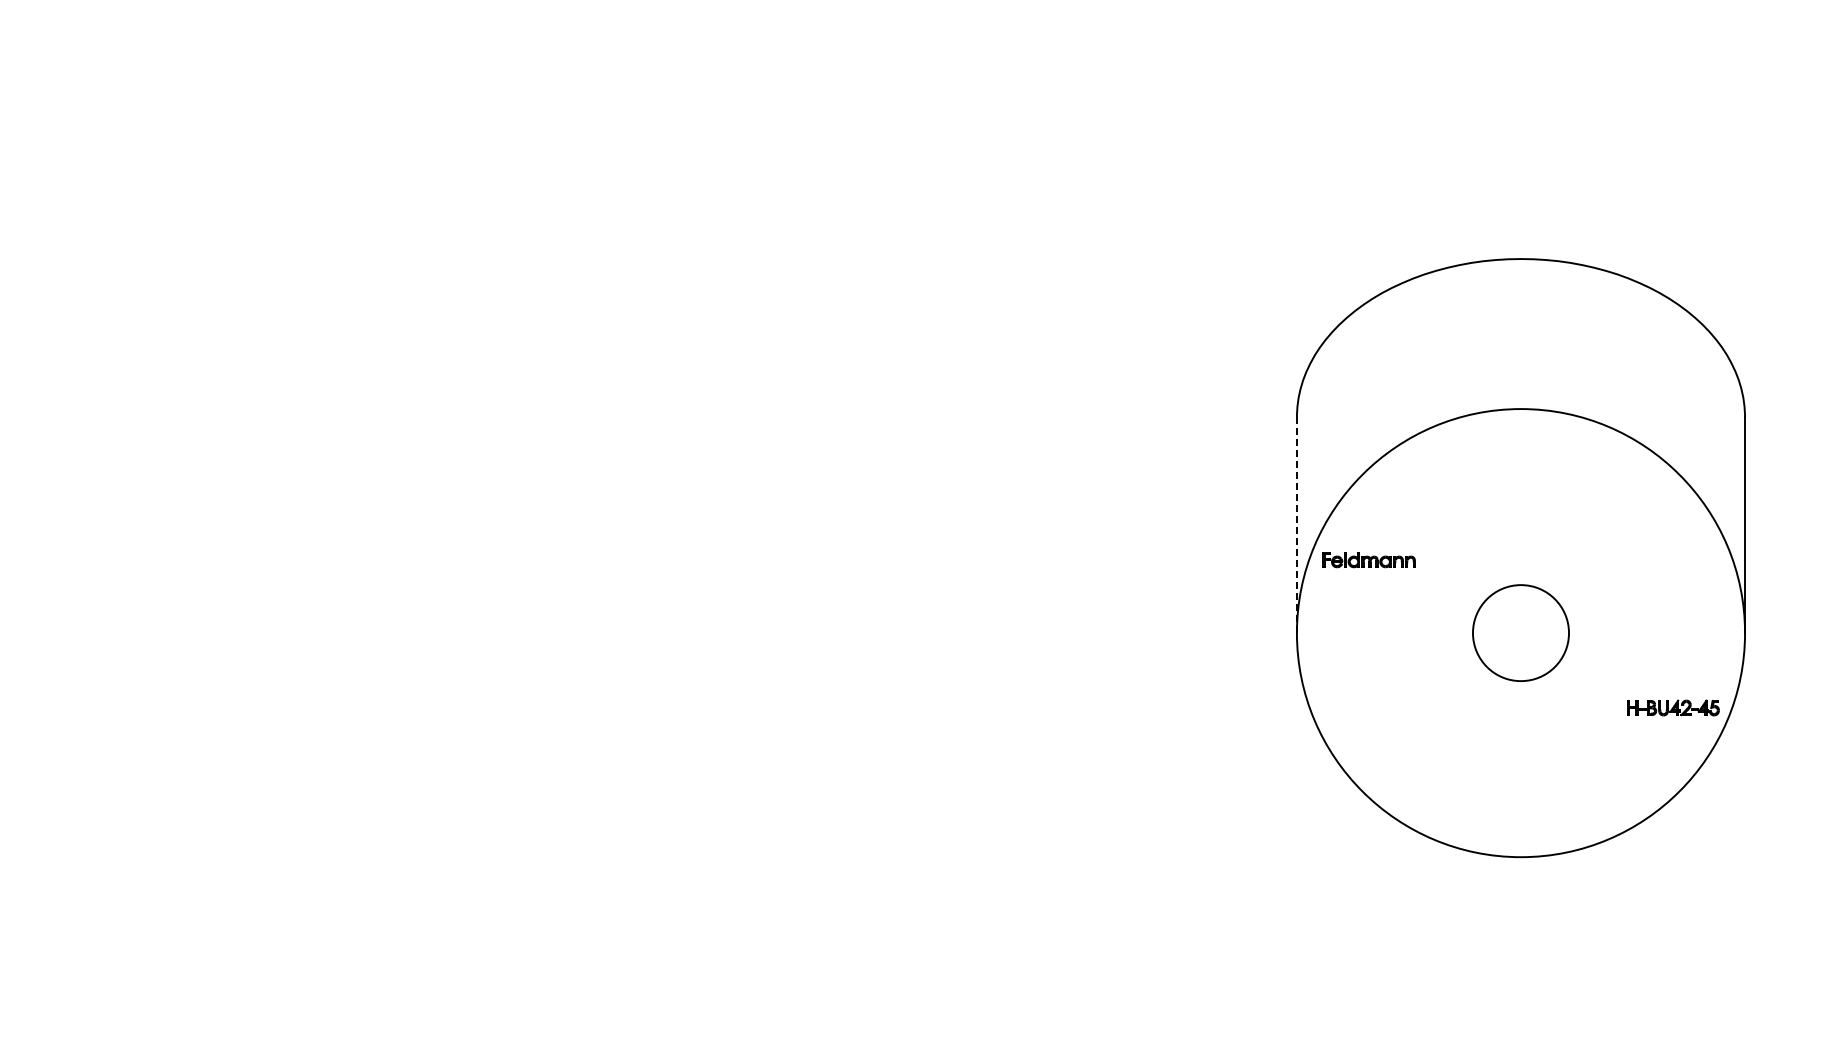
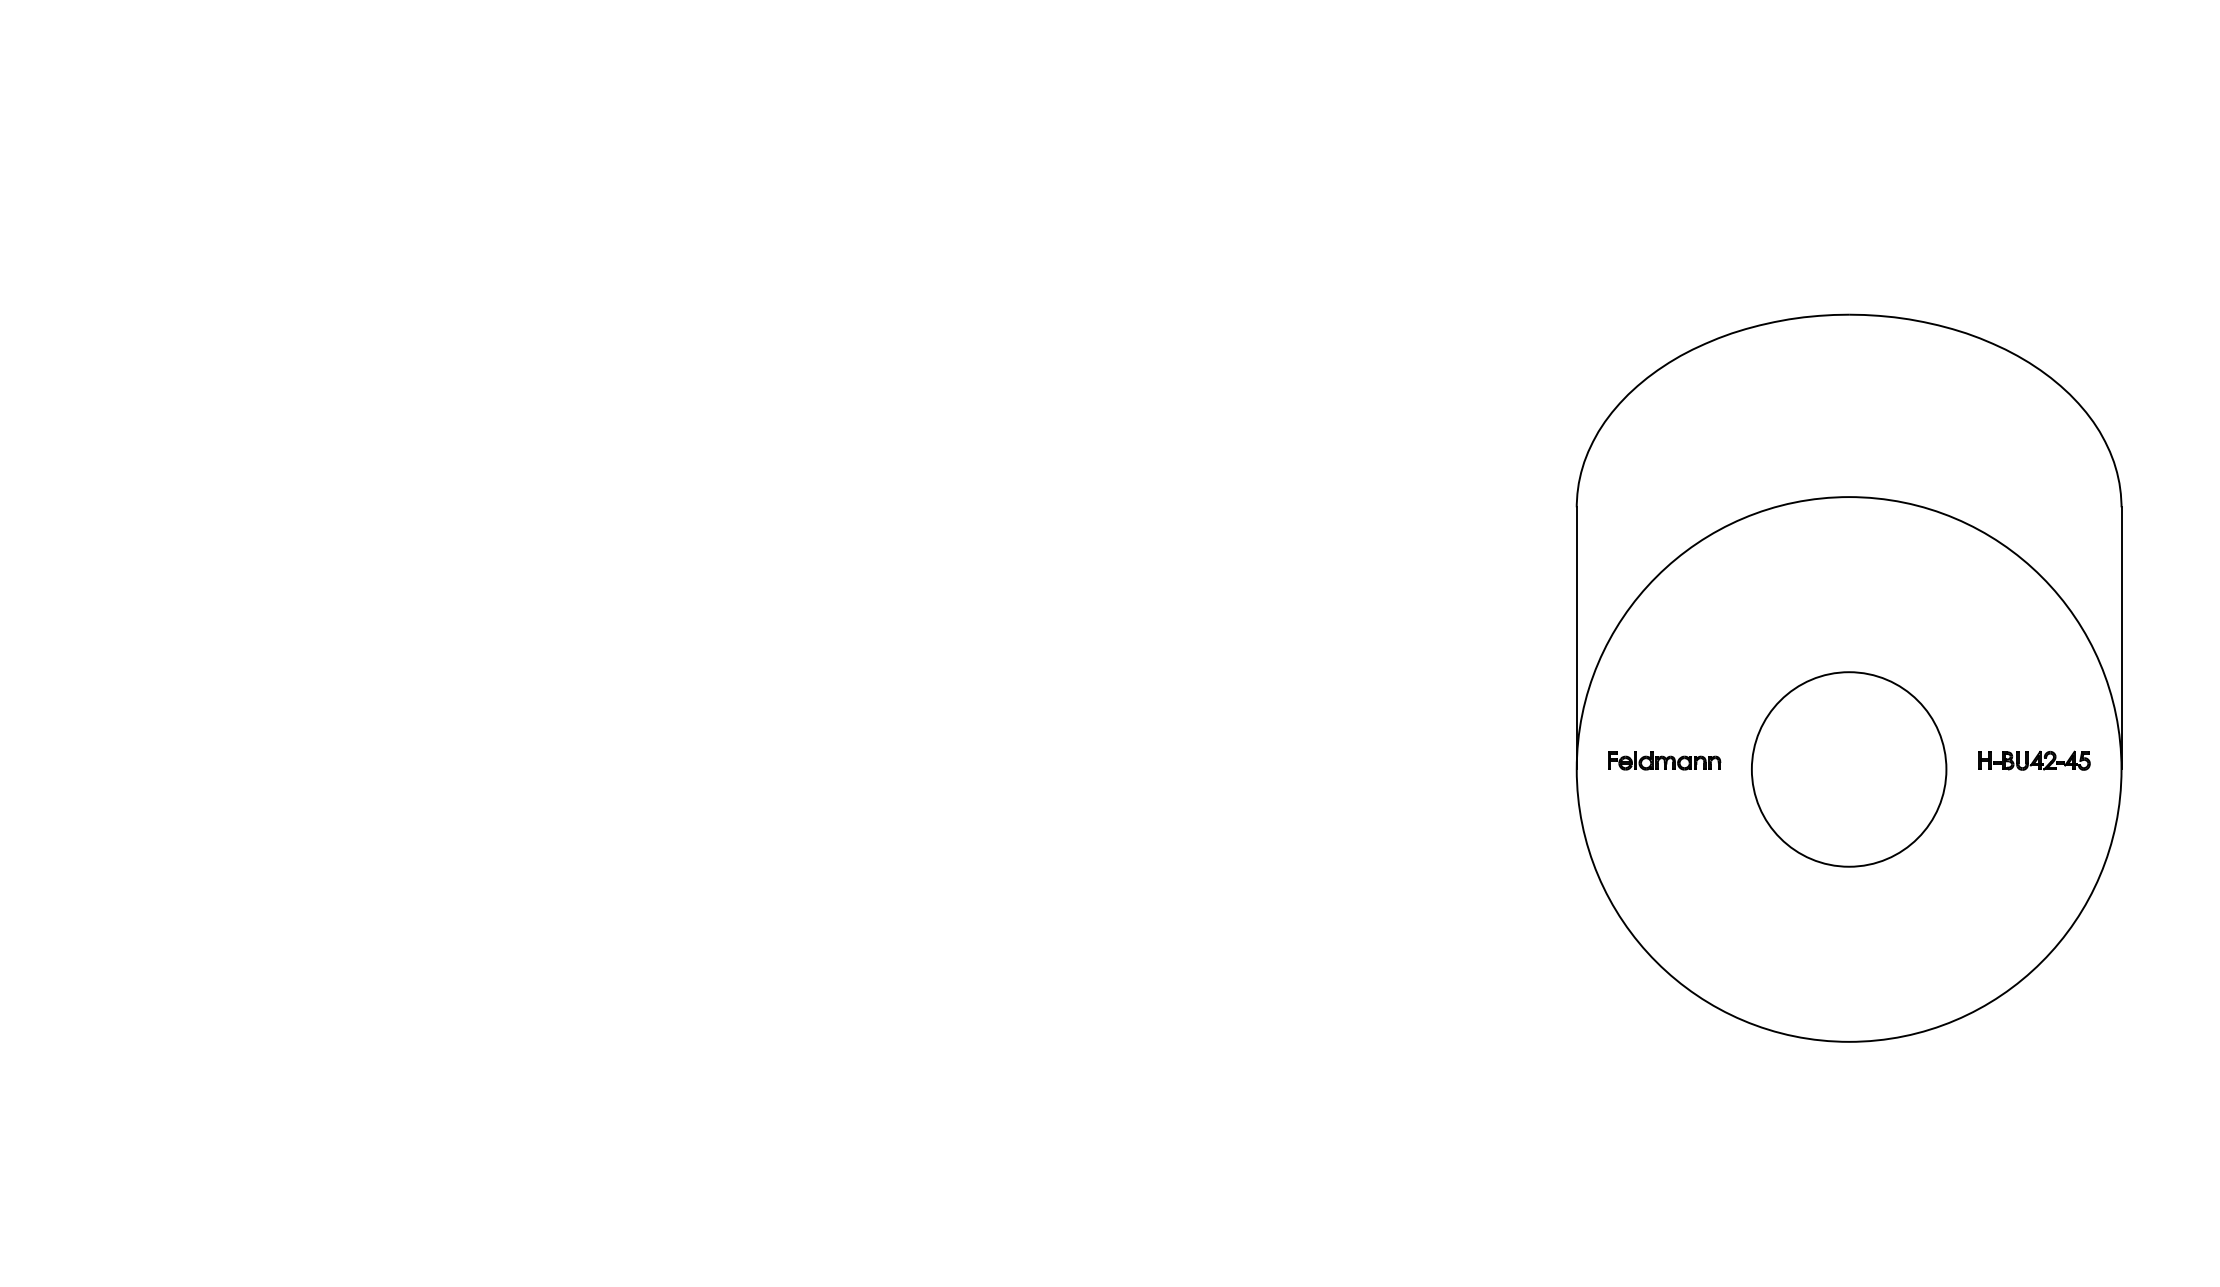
line: (1296, 525) -> (1576, 638), dashed -> solid
part: (1368, 560) -> (1663, 761), moved
circle: (1520, 633) -> (1848, 769), size x1.67
part: (1673, 707) -> (2034, 760), moved

